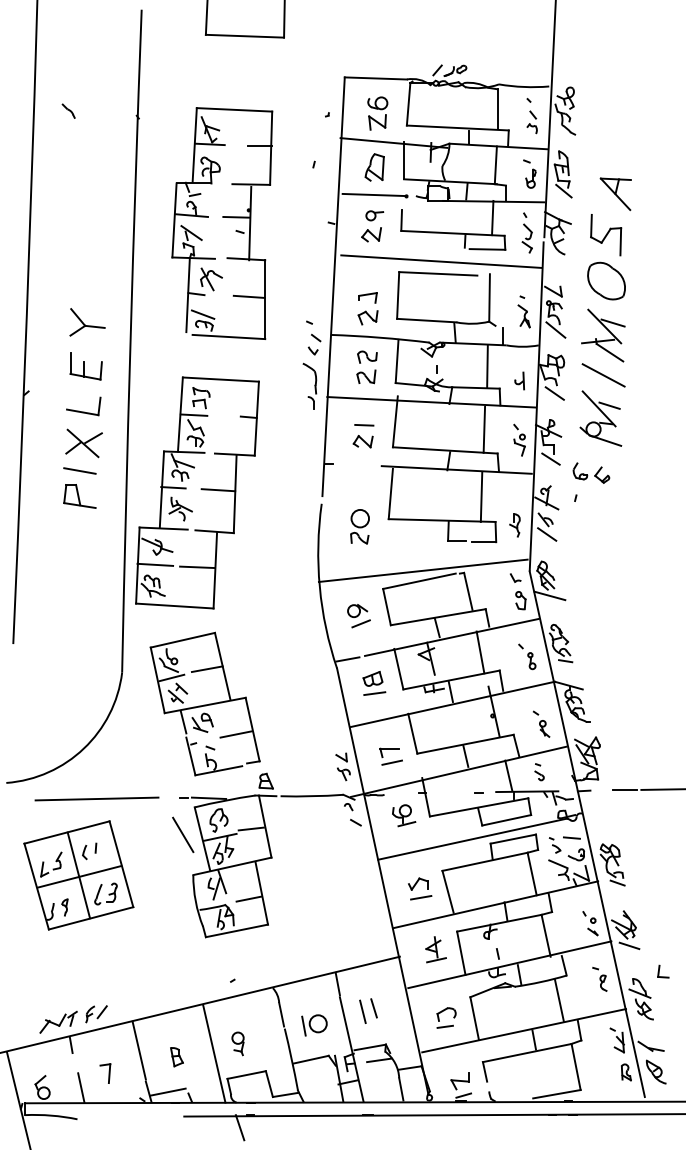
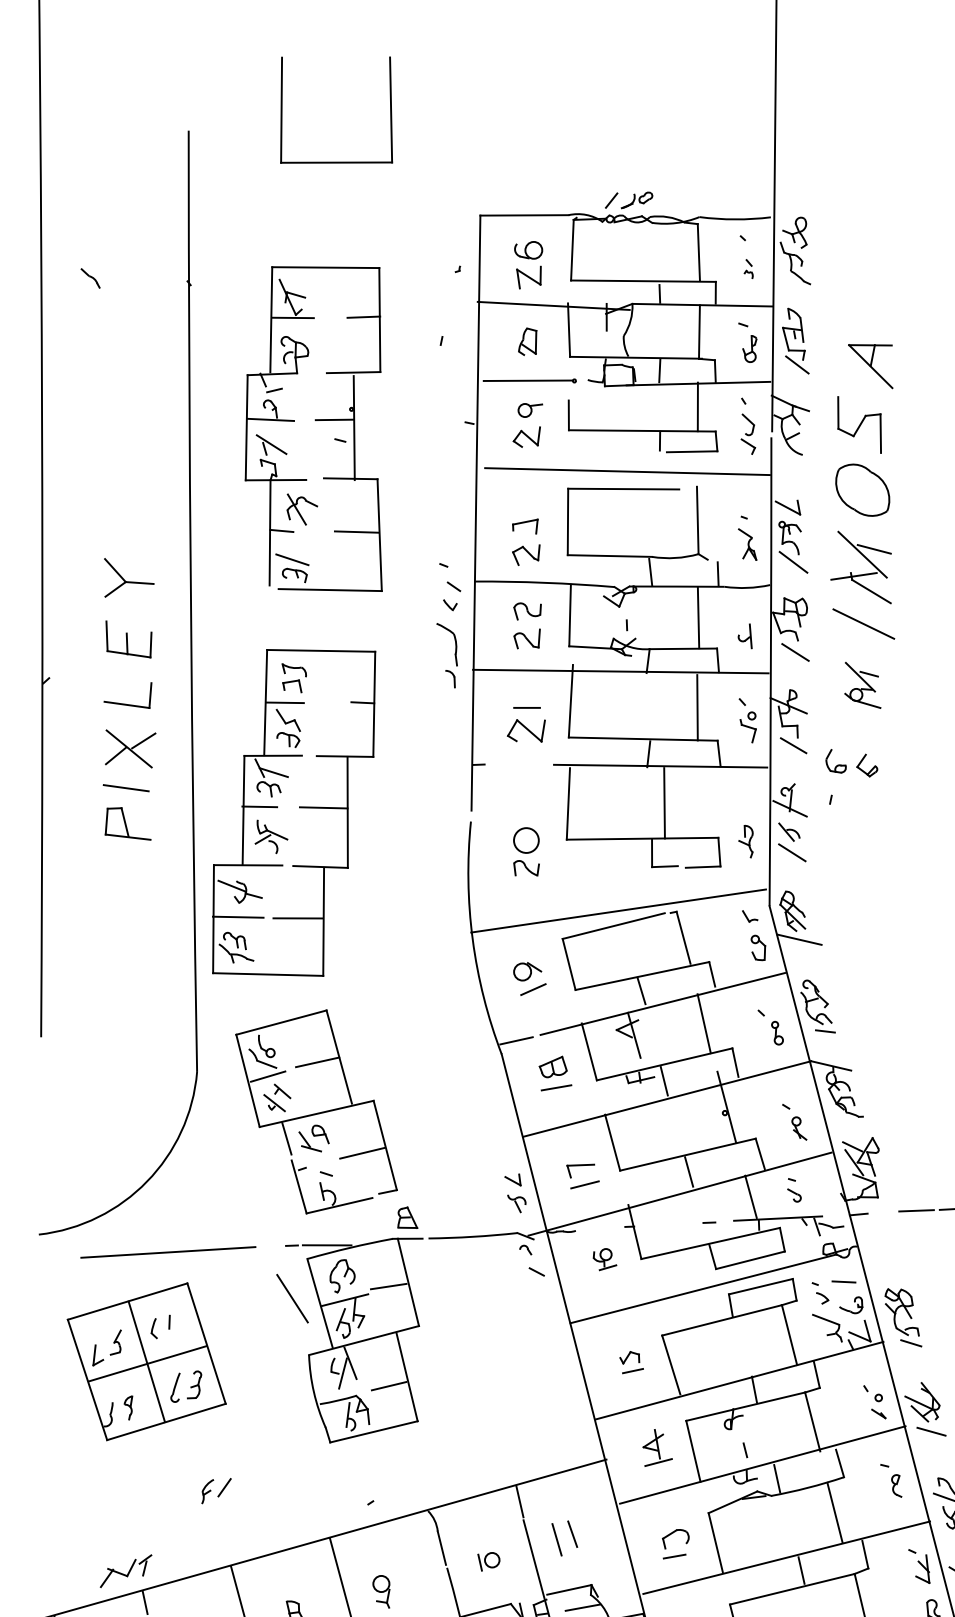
part: (531, 122) -> (747, 269), size x0.6
part: (374, 167) -> (527, 341), size x0.7
part: (600, 418) -> (861, 685), size x0.6
part: (362, 441) -> (525, 730), size x1.4
line: (481, 496) -> (664, 802), moved
part: (404, 815) -> (605, 1259), size x0.7
part: (420, 888) -> (631, 1361), size x0.7
part: (96, 1014) -> (216, 1491), moved
part: (314, 1025) -> (489, 1561), size x0.6

